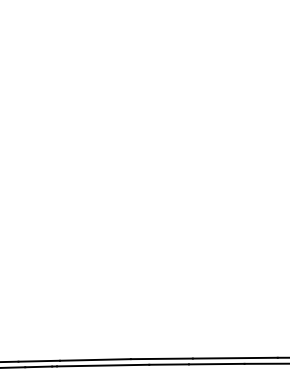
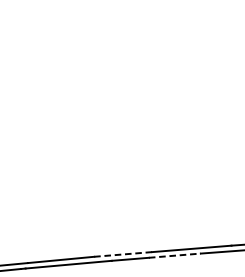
line: (161, 358) -> (122, 254), solid -> dashed
line: (216, 364) -> (174, 256), solid -> dashed

